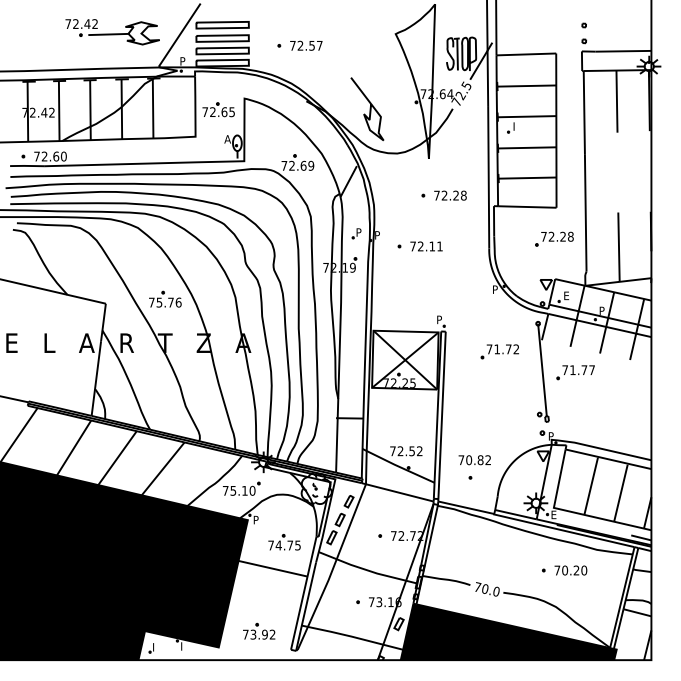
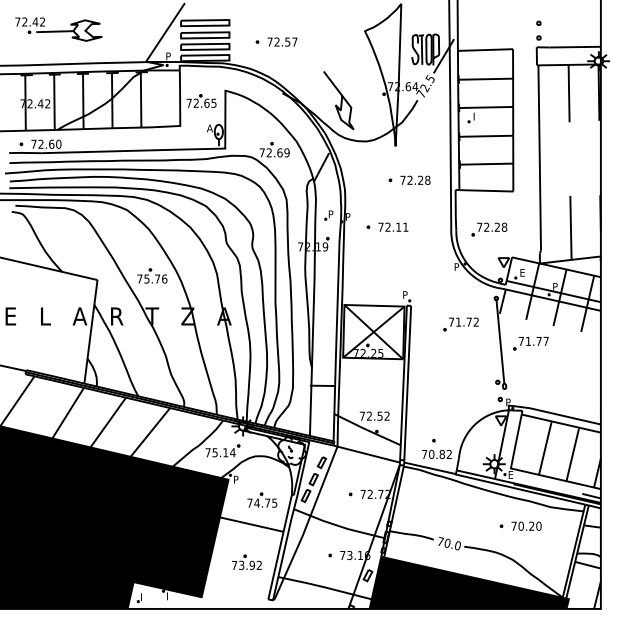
part: (112, 32) -> (58, 29), moved
part: (554, 239) -> (489, 229), moved
text: (474, 459) -> (436, 453), moved
text: (252, 490) -> (232, 452), 75.10 -> 75.14
part: (258, 630) -> (246, 561), moved

